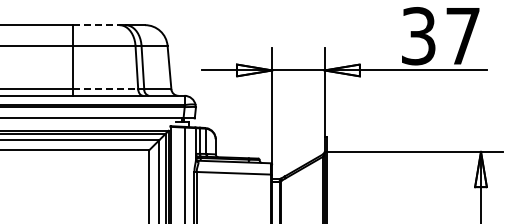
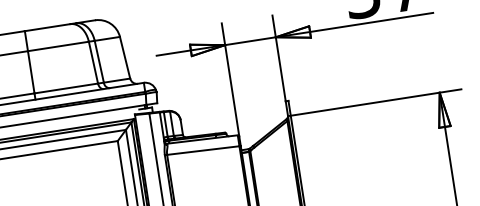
line: (96, 25) -> (48, 27), dashed -> solid
line: (105, 89) -> (66, 88), dashed -> solid

